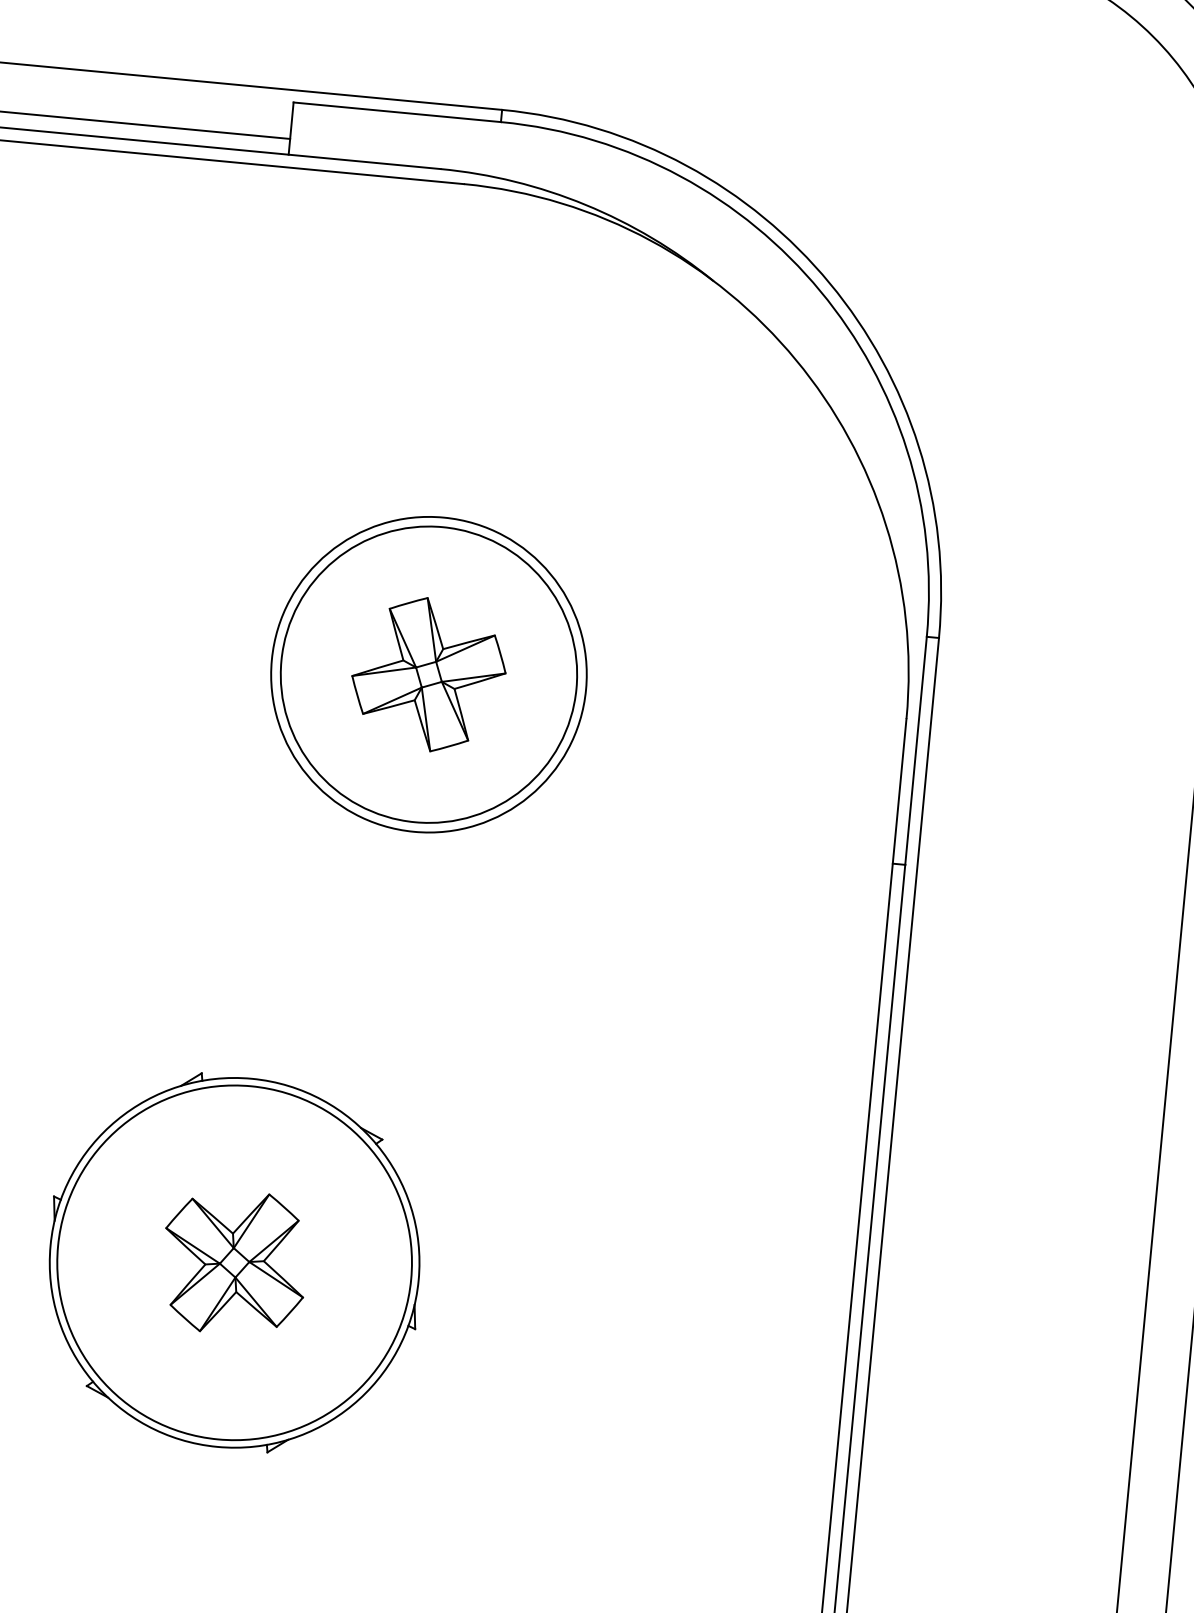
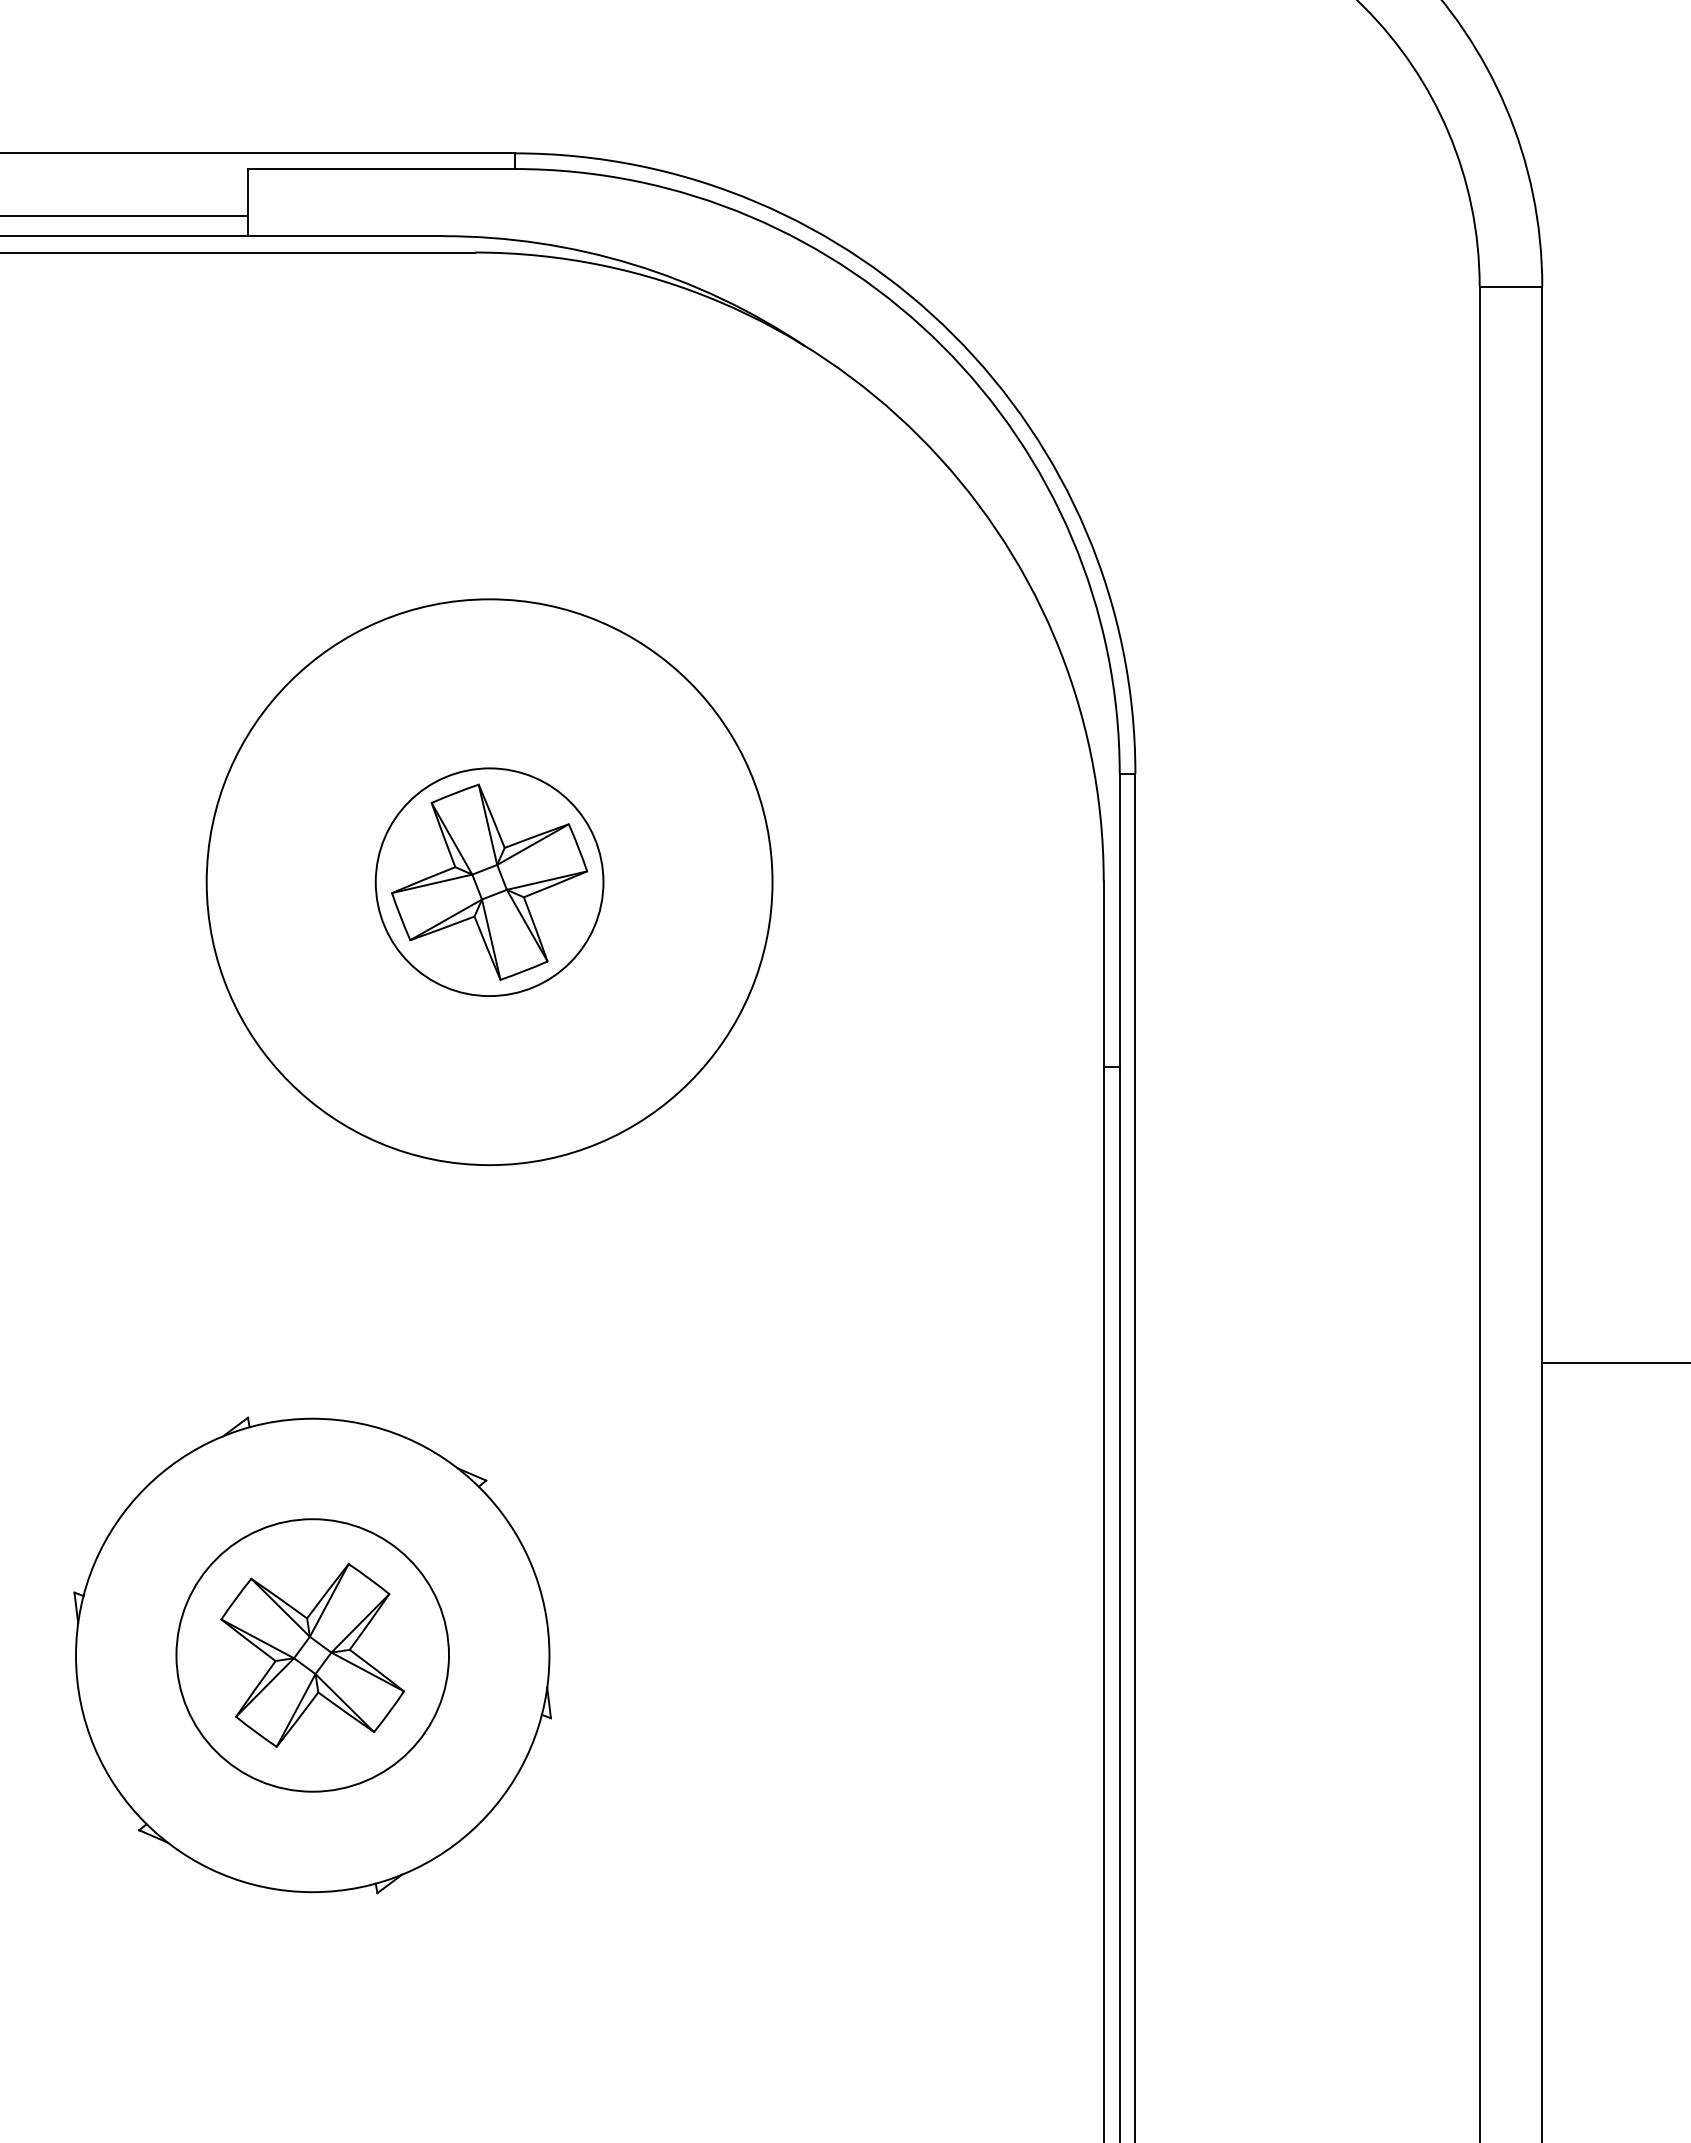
circle: (428, 674) -> (489, 882), size x0.6
circle: (428, 674) -> (489, 882), size x1.4
circle: (234, 1262) -> (312, 1655), size x0.6

